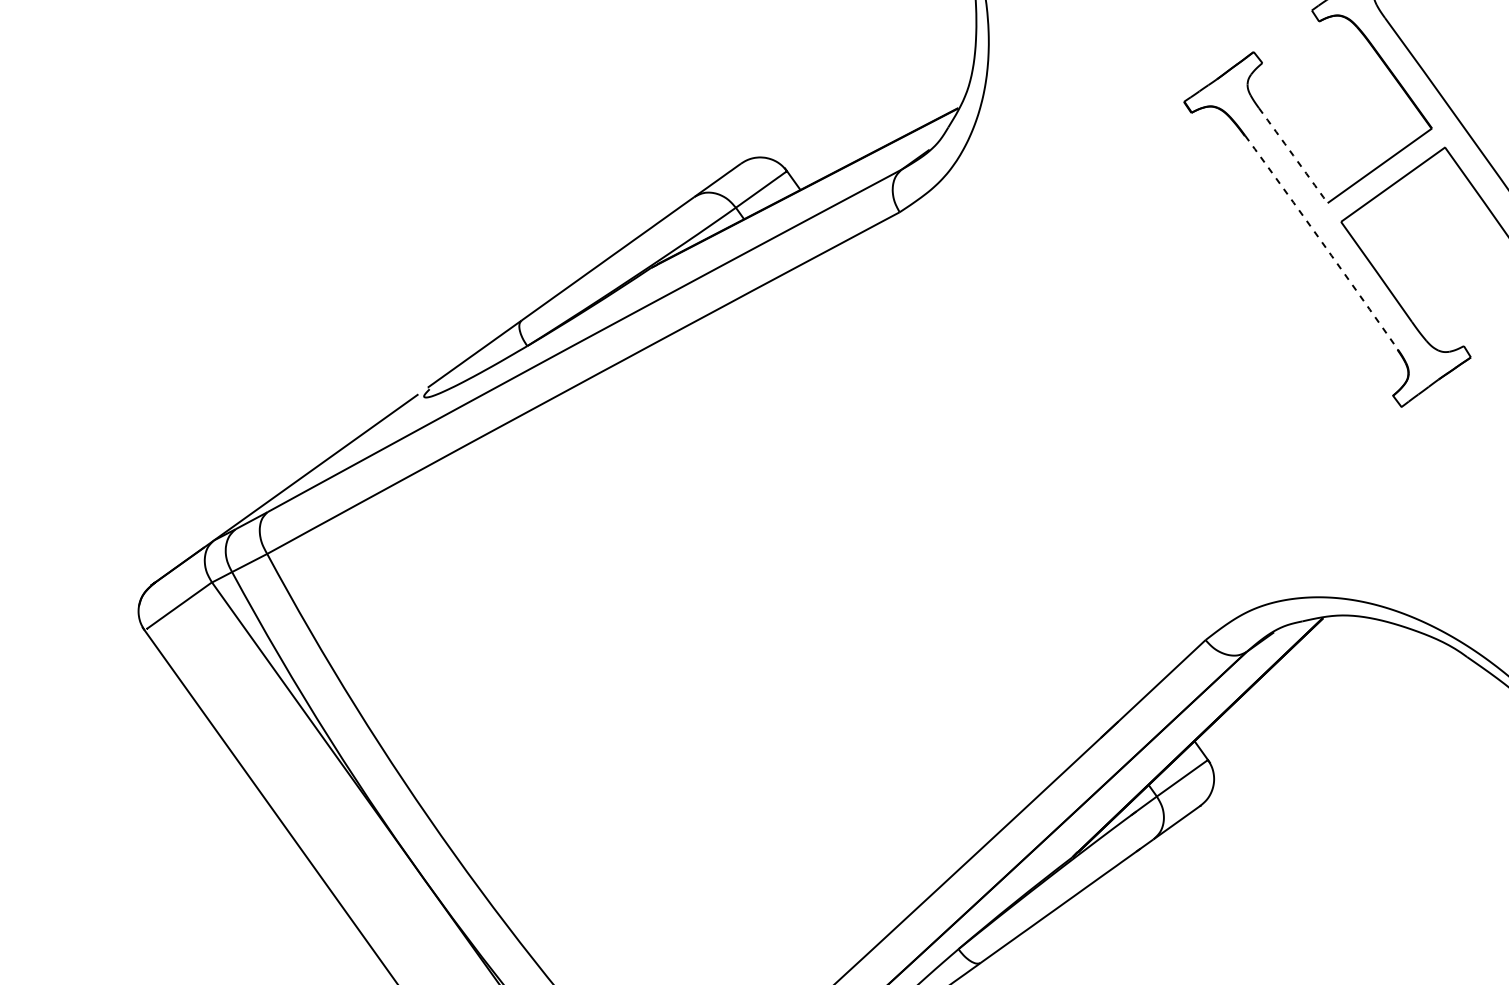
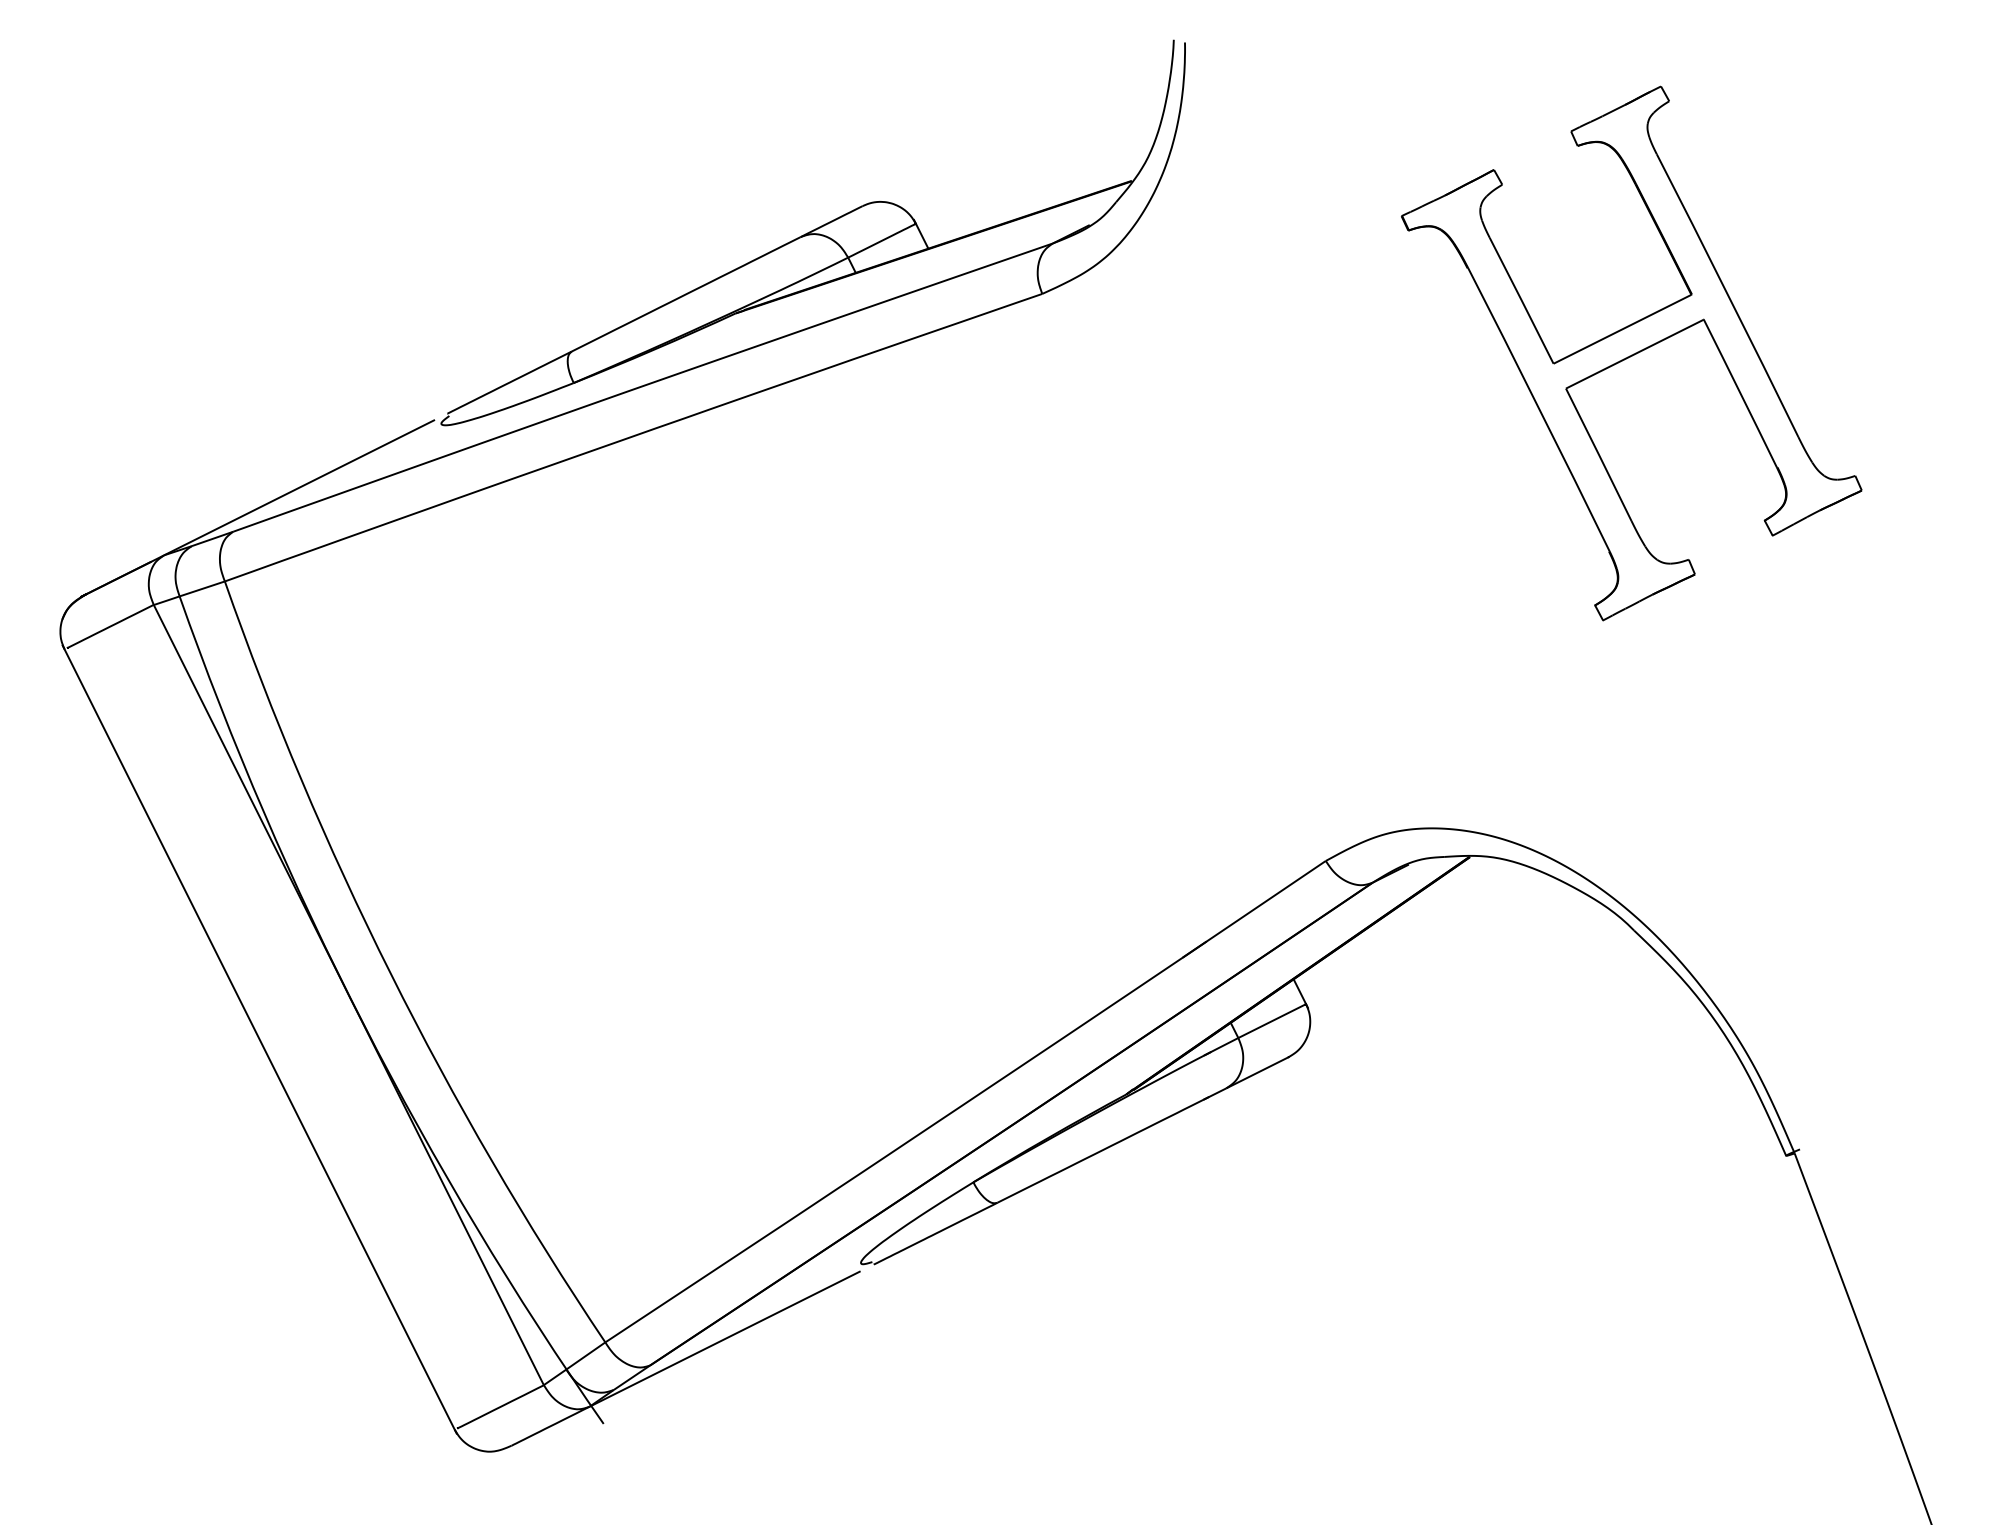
line: (1293, 155) -> (1521, 300), dashed -> solid
line: (1322, 242) -> (1539, 409), dashed -> solid

